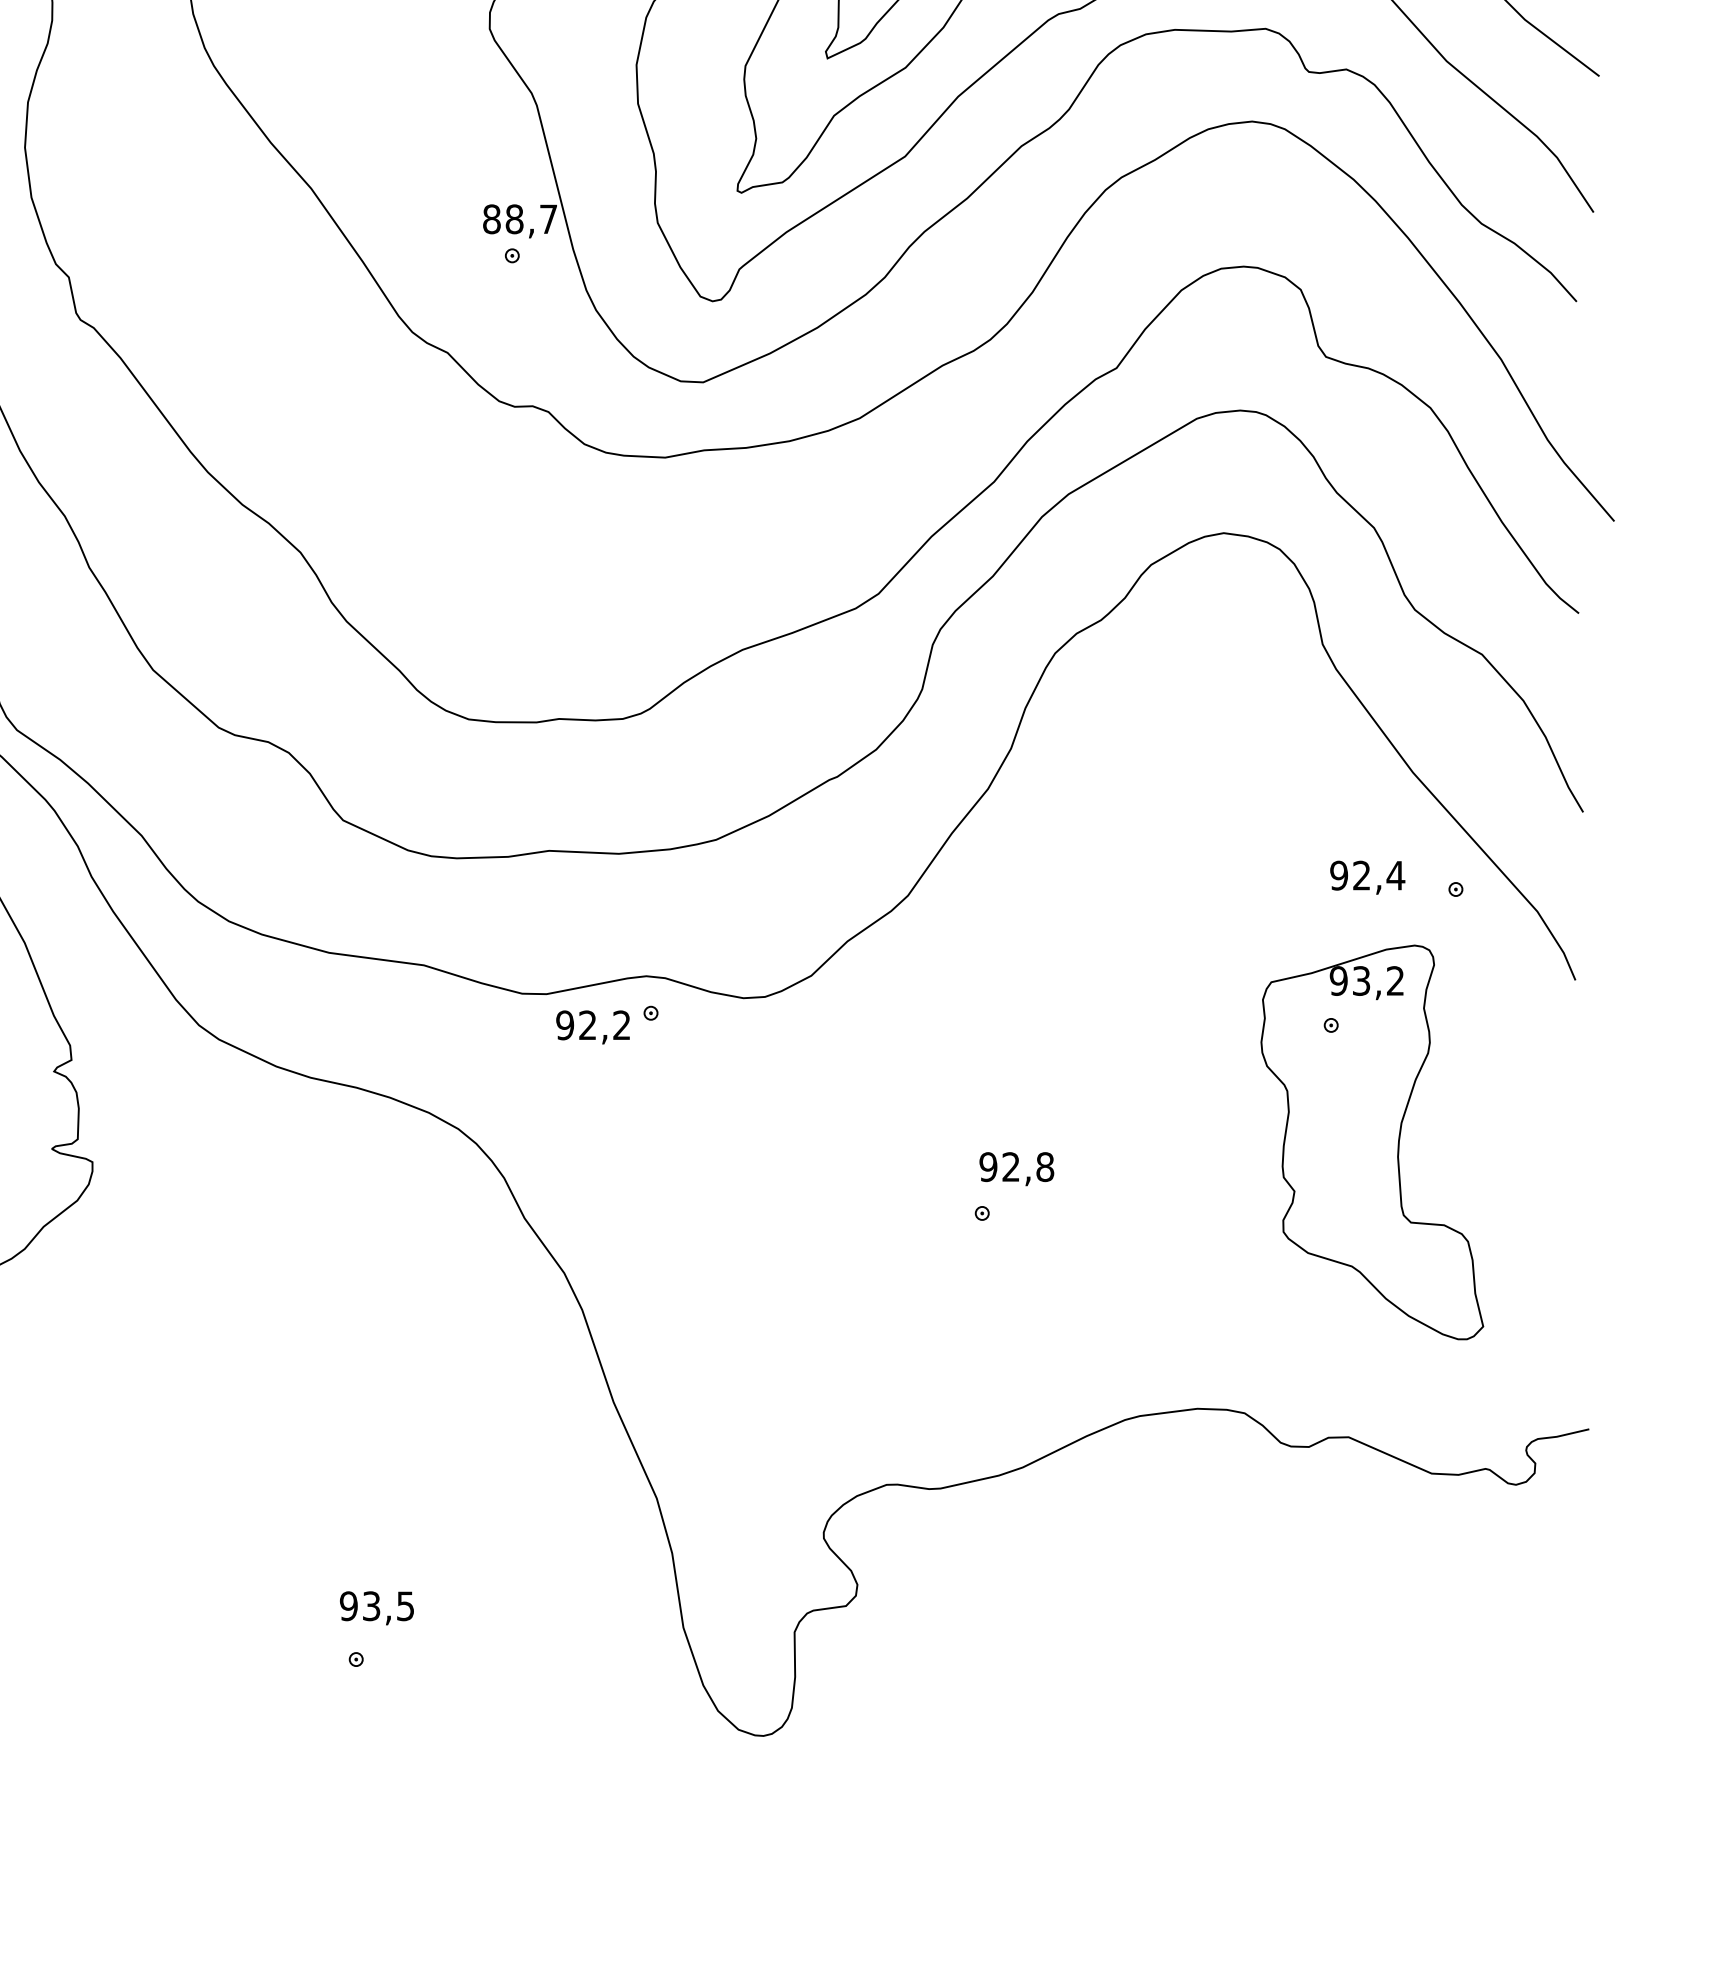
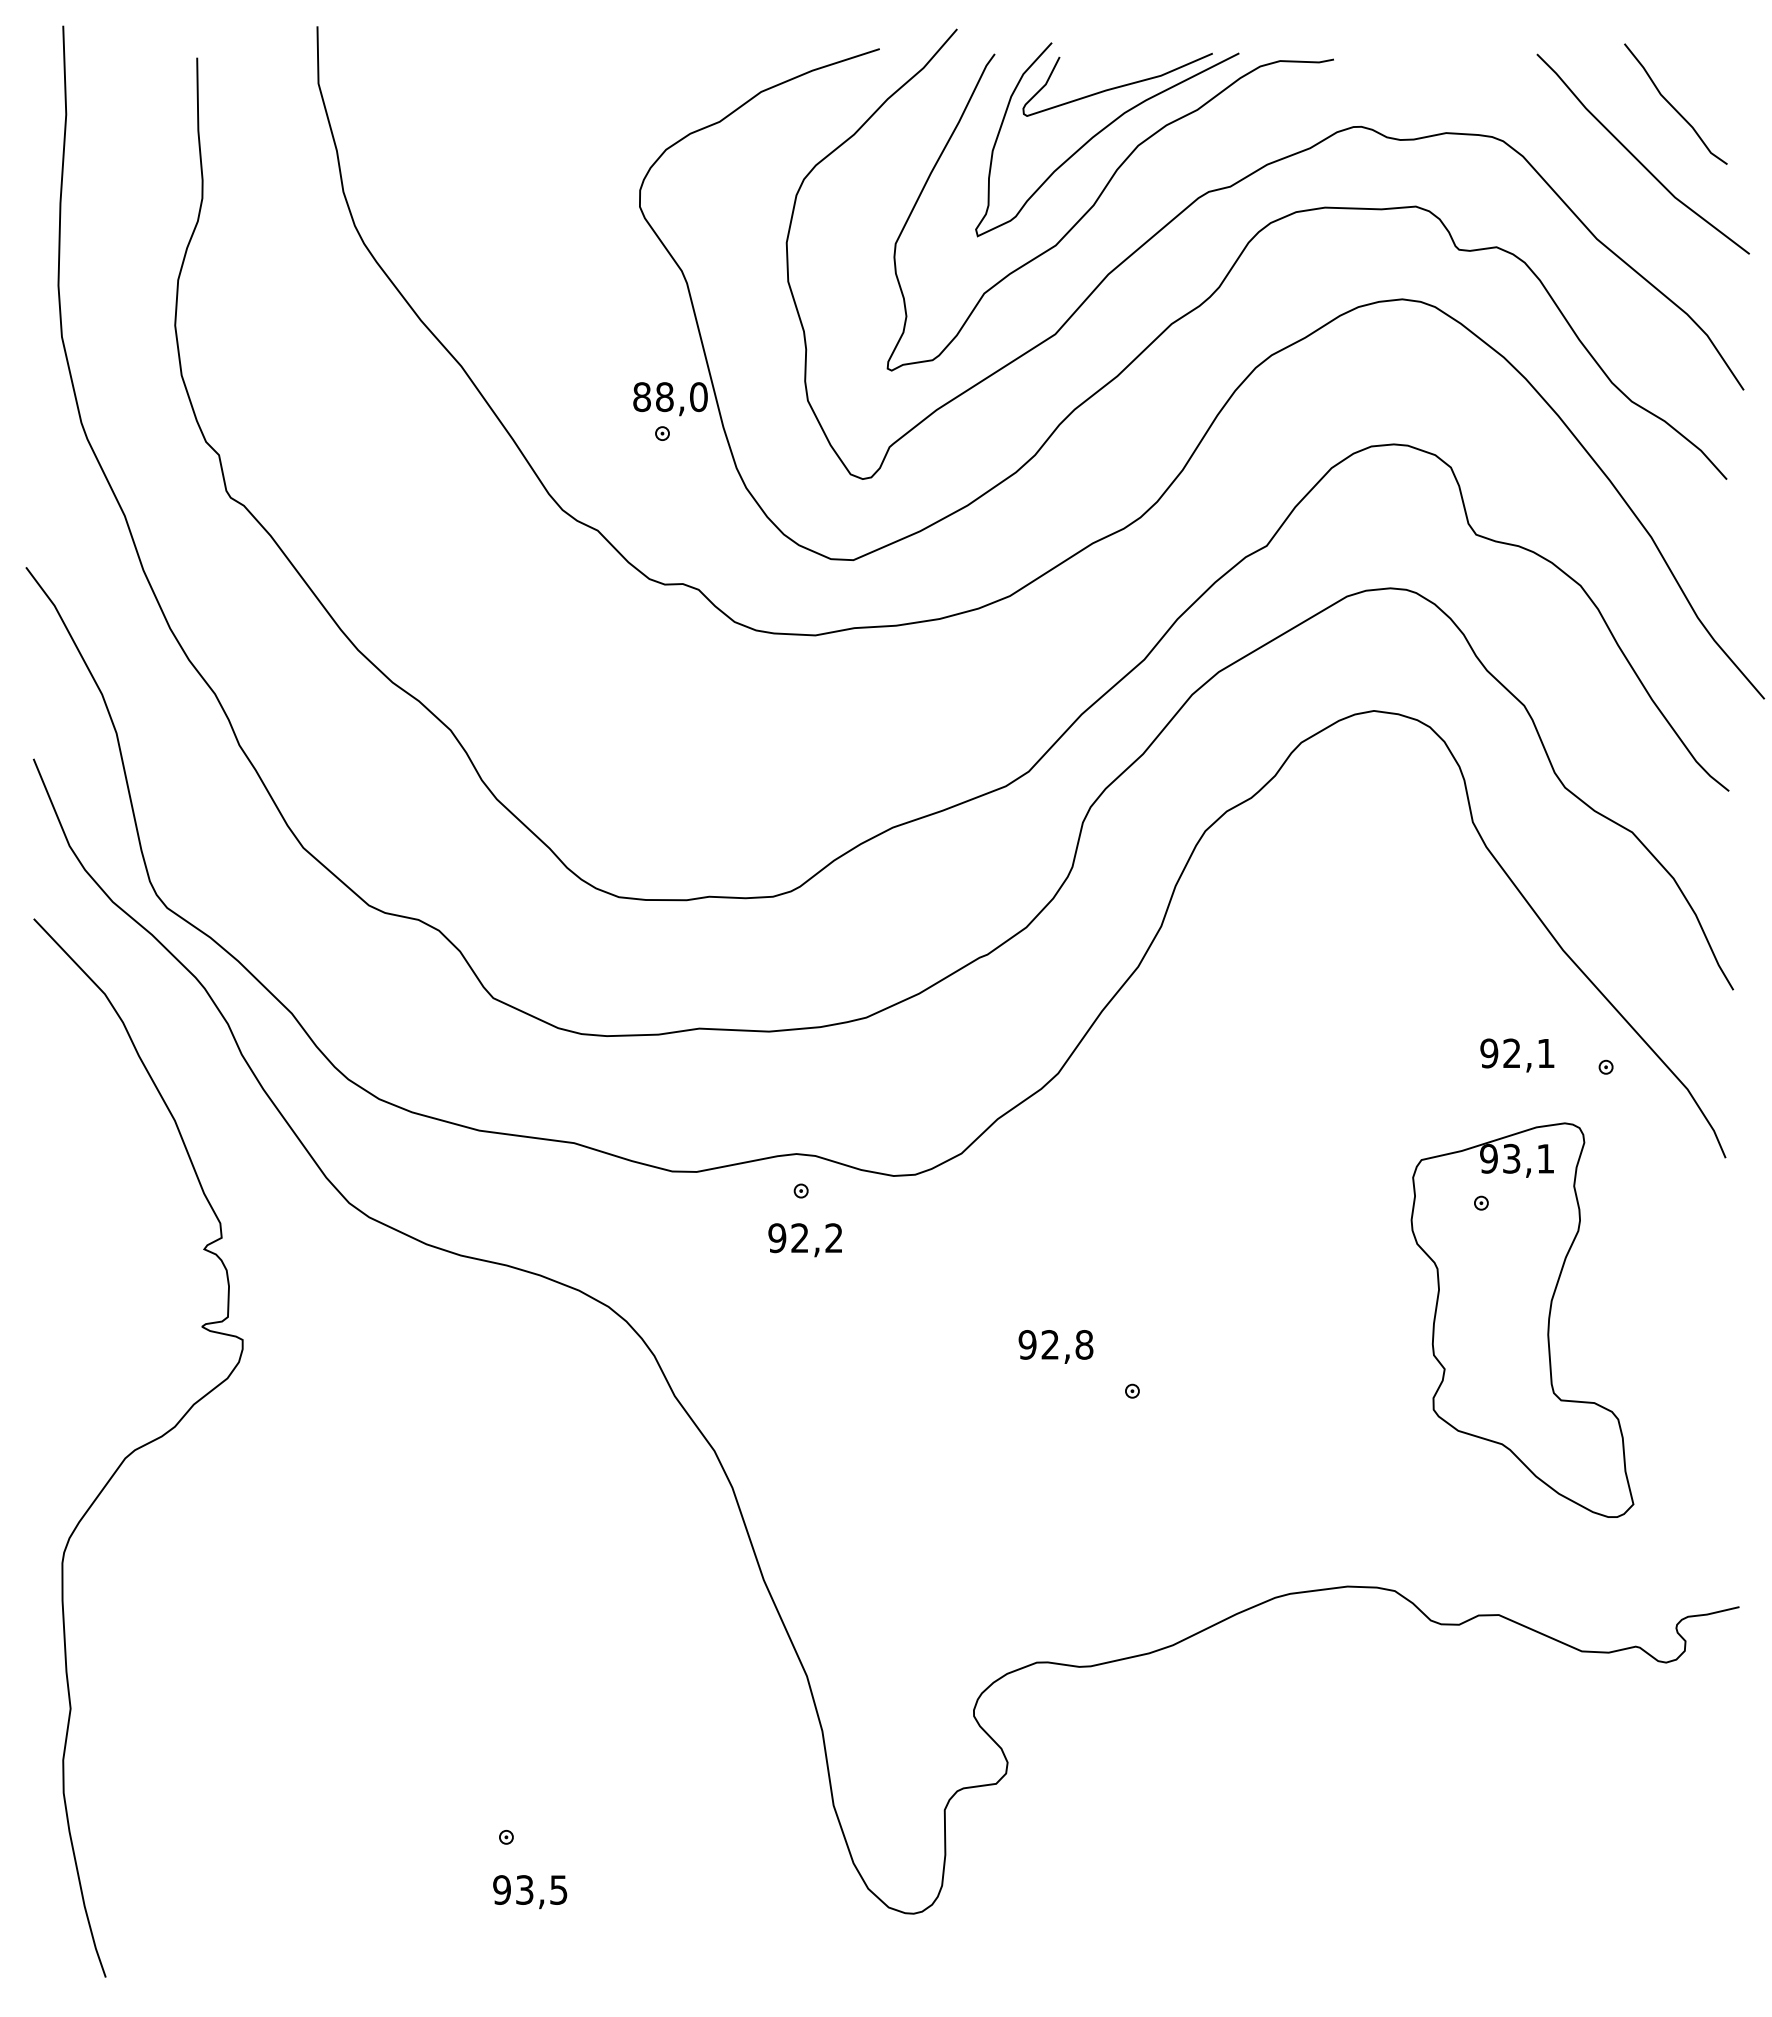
text: (548, 219) -> (698, 397), 88,7 -> 88,0
text: (1395, 875) -> (1545, 1053), 92,4 -> 92,1
text: (1395, 980) -> (1545, 1158), 93,2 -> 93,1
text: (592, 1027) -> (804, 1240), moved
text: (1016, 1168) -> (1055, 1346), moved
text: (377, 1608) -> (530, 1892), moved

